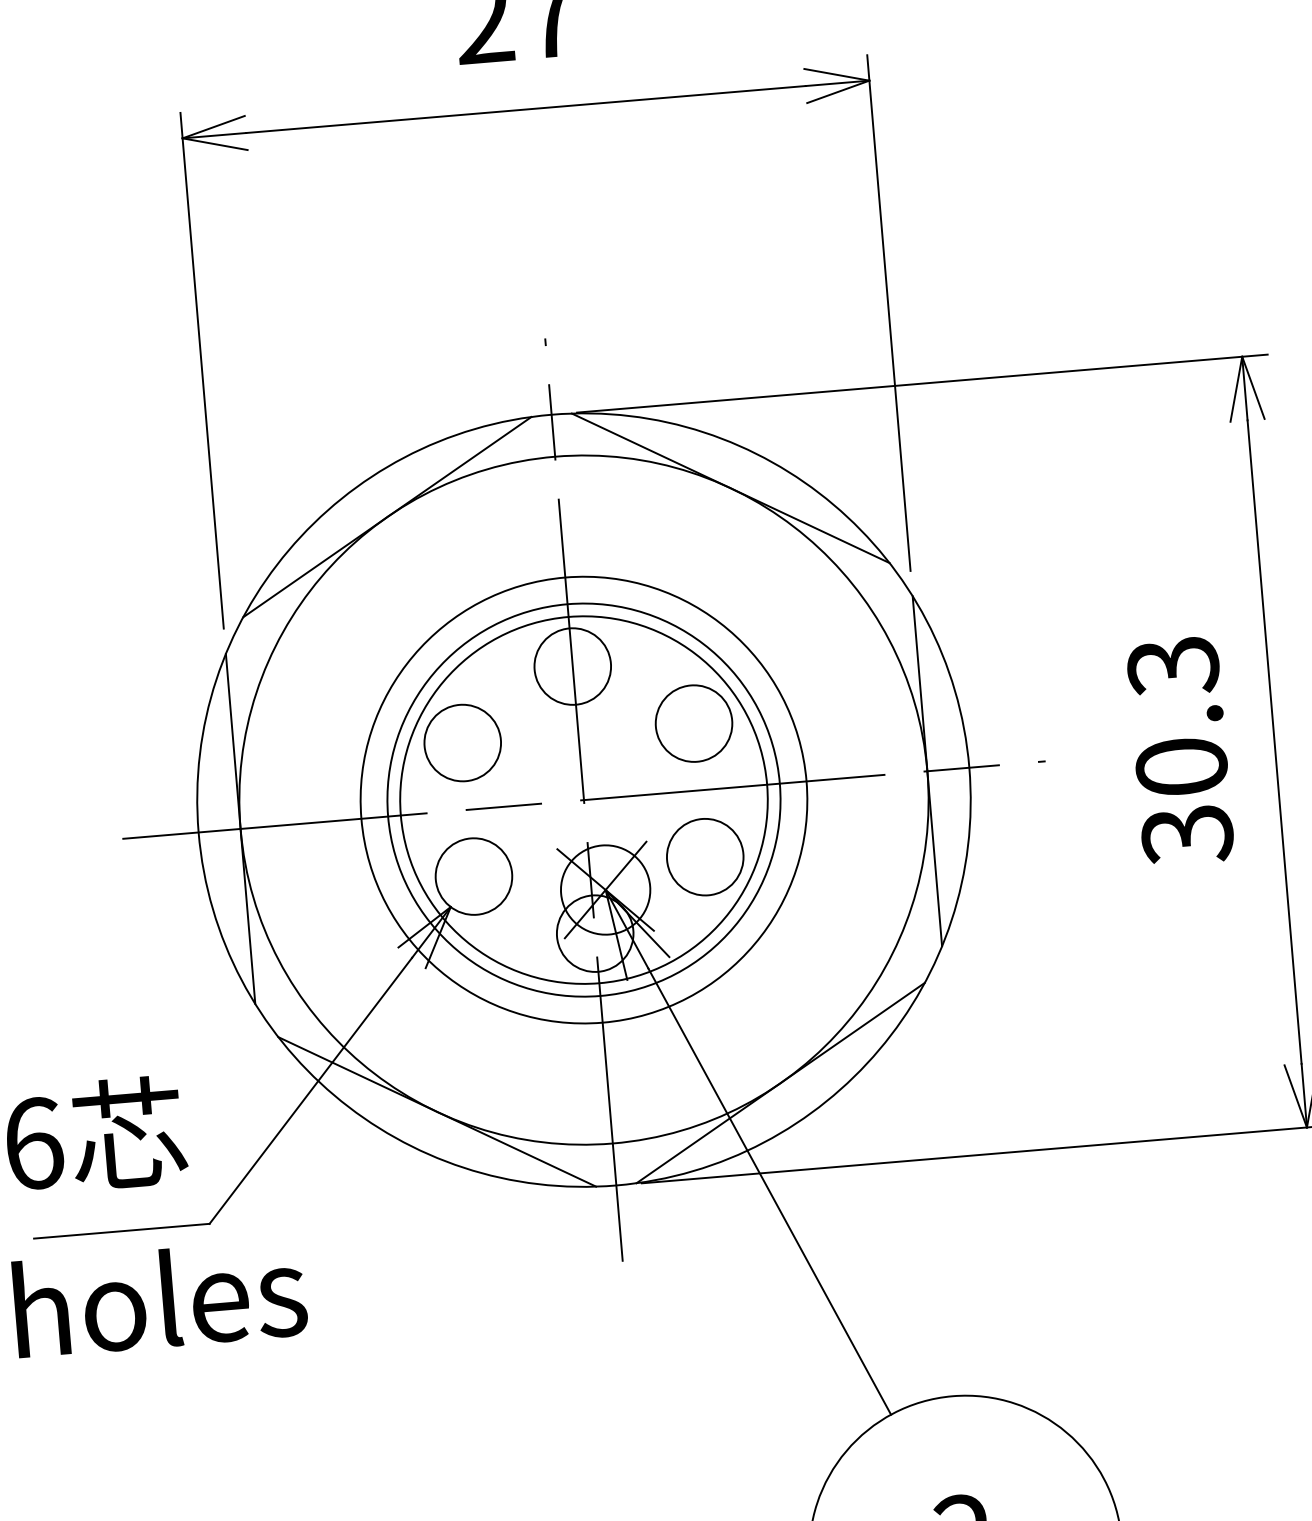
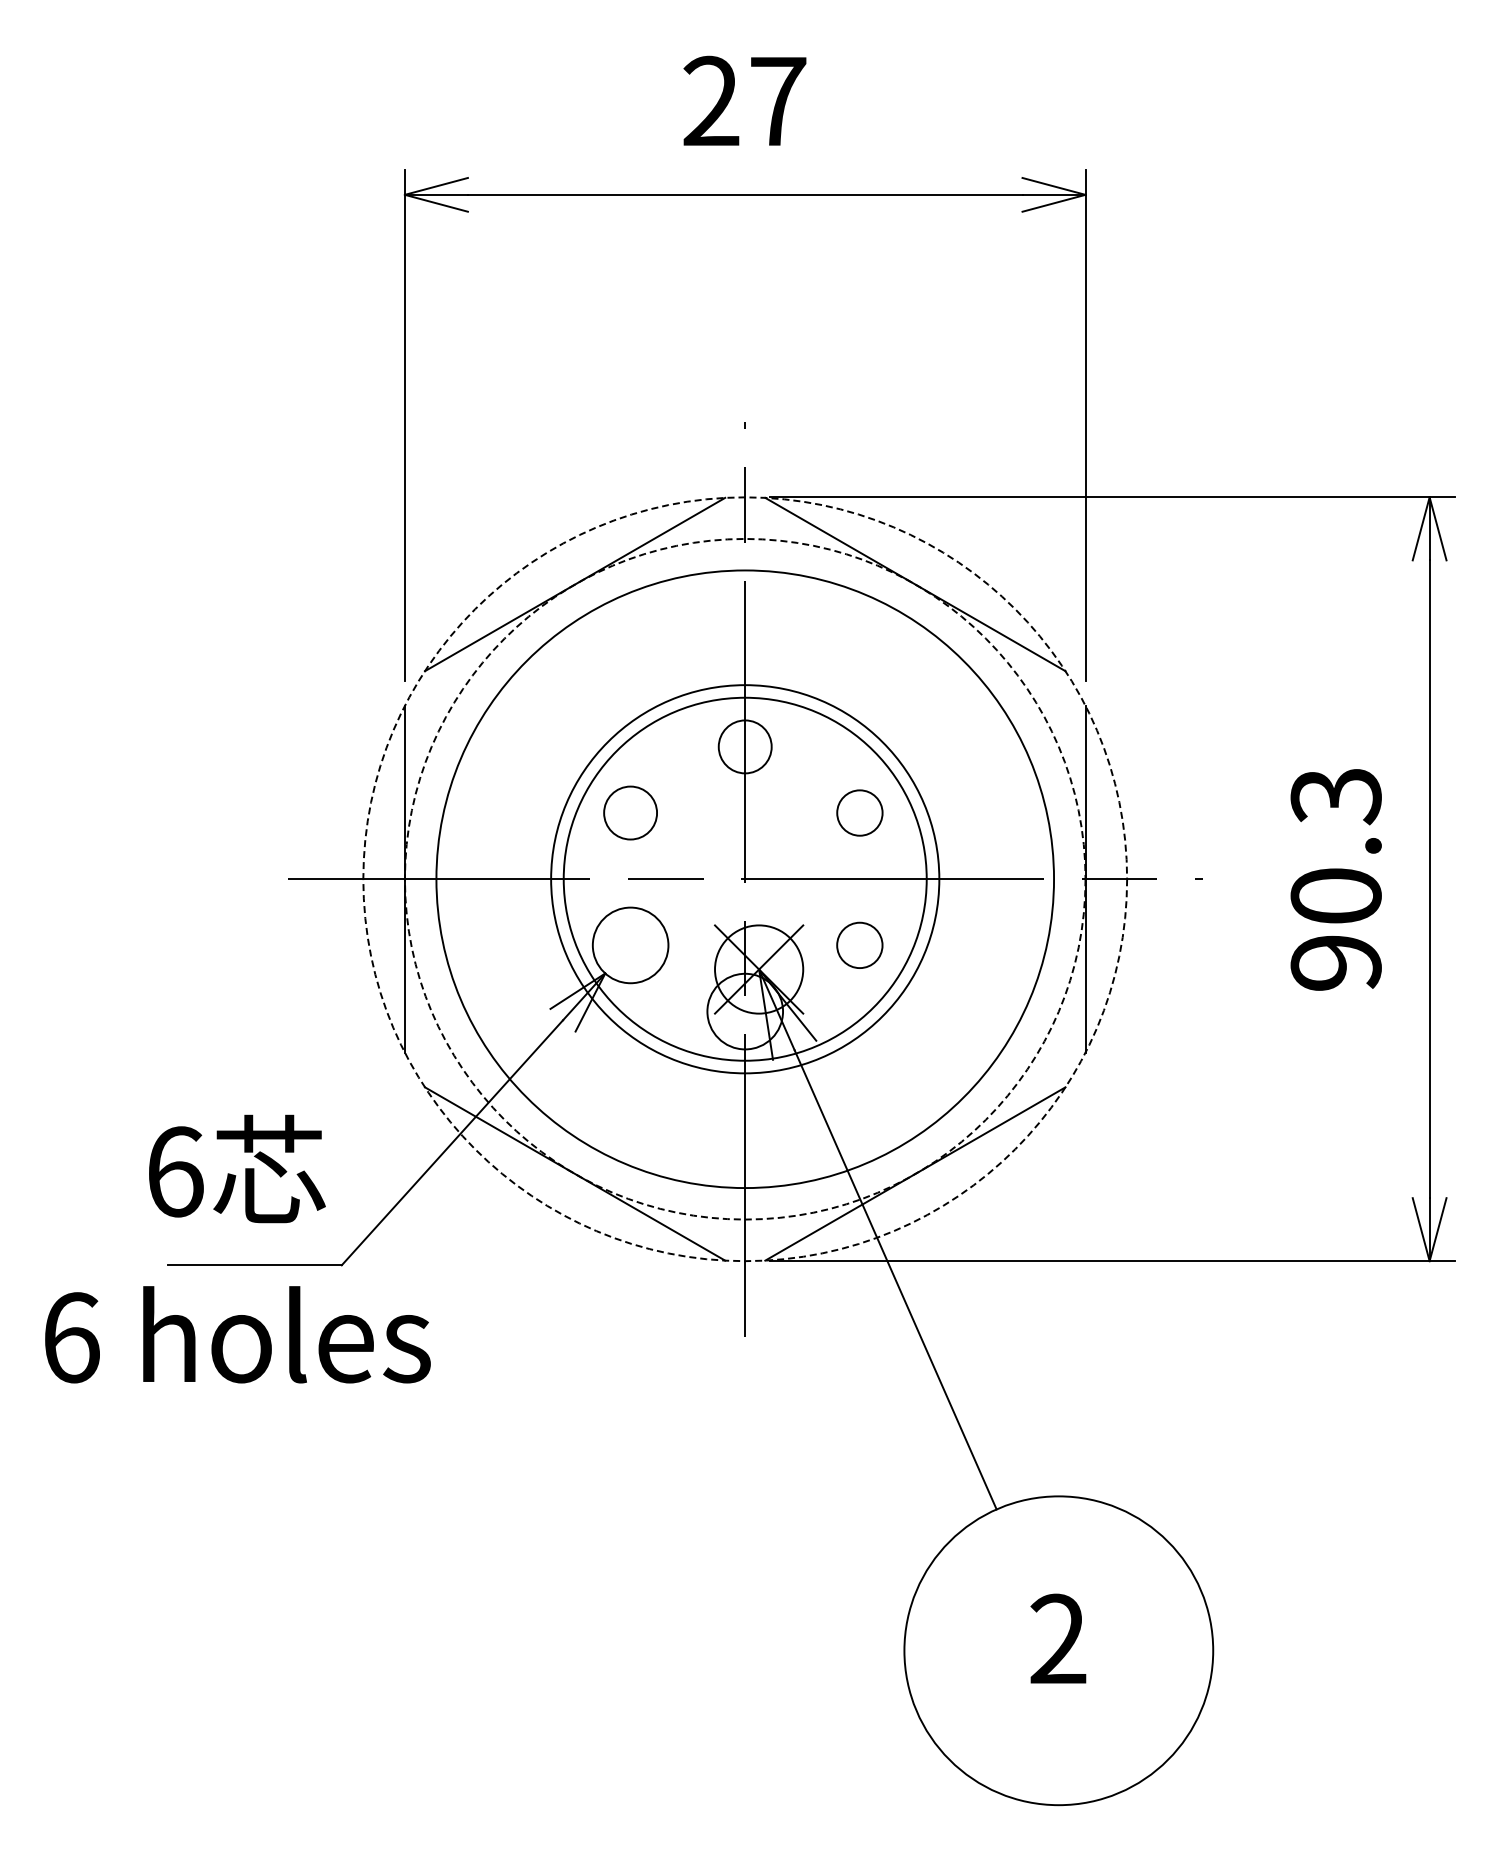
circle: (573, 666) -> (745, 746), size x0.7
circle: (693, 723) -> (859, 812), size x0.6
circle: (462, 742) -> (630, 812), size x0.7
circle: (583, 799) -> (744, 878), size x1.4
circle: (583, 799) -> (744, 878), solid -> dashed
circle: (584, 800) -> (745, 879), solid -> dashed
text: (1186, 835) -> (1335, 963), 30.3 -> 90.3
circle: (704, 857) -> (859, 945), size x0.6

